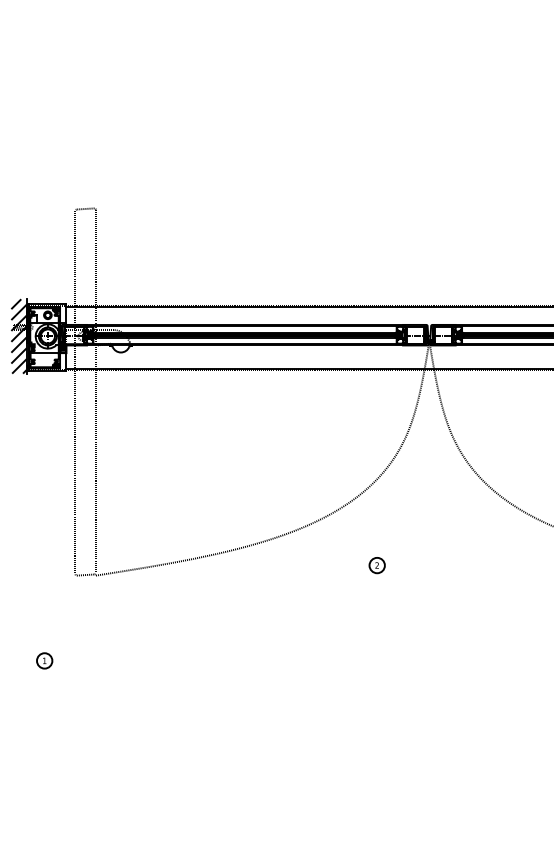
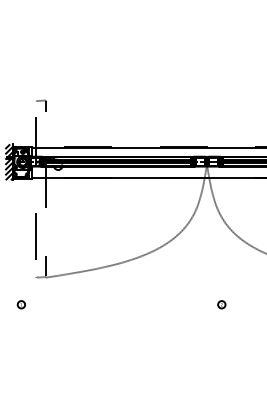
part: (376, 564) -> (221, 304), moved
part: (42, 660) -> (20, 304), moved

